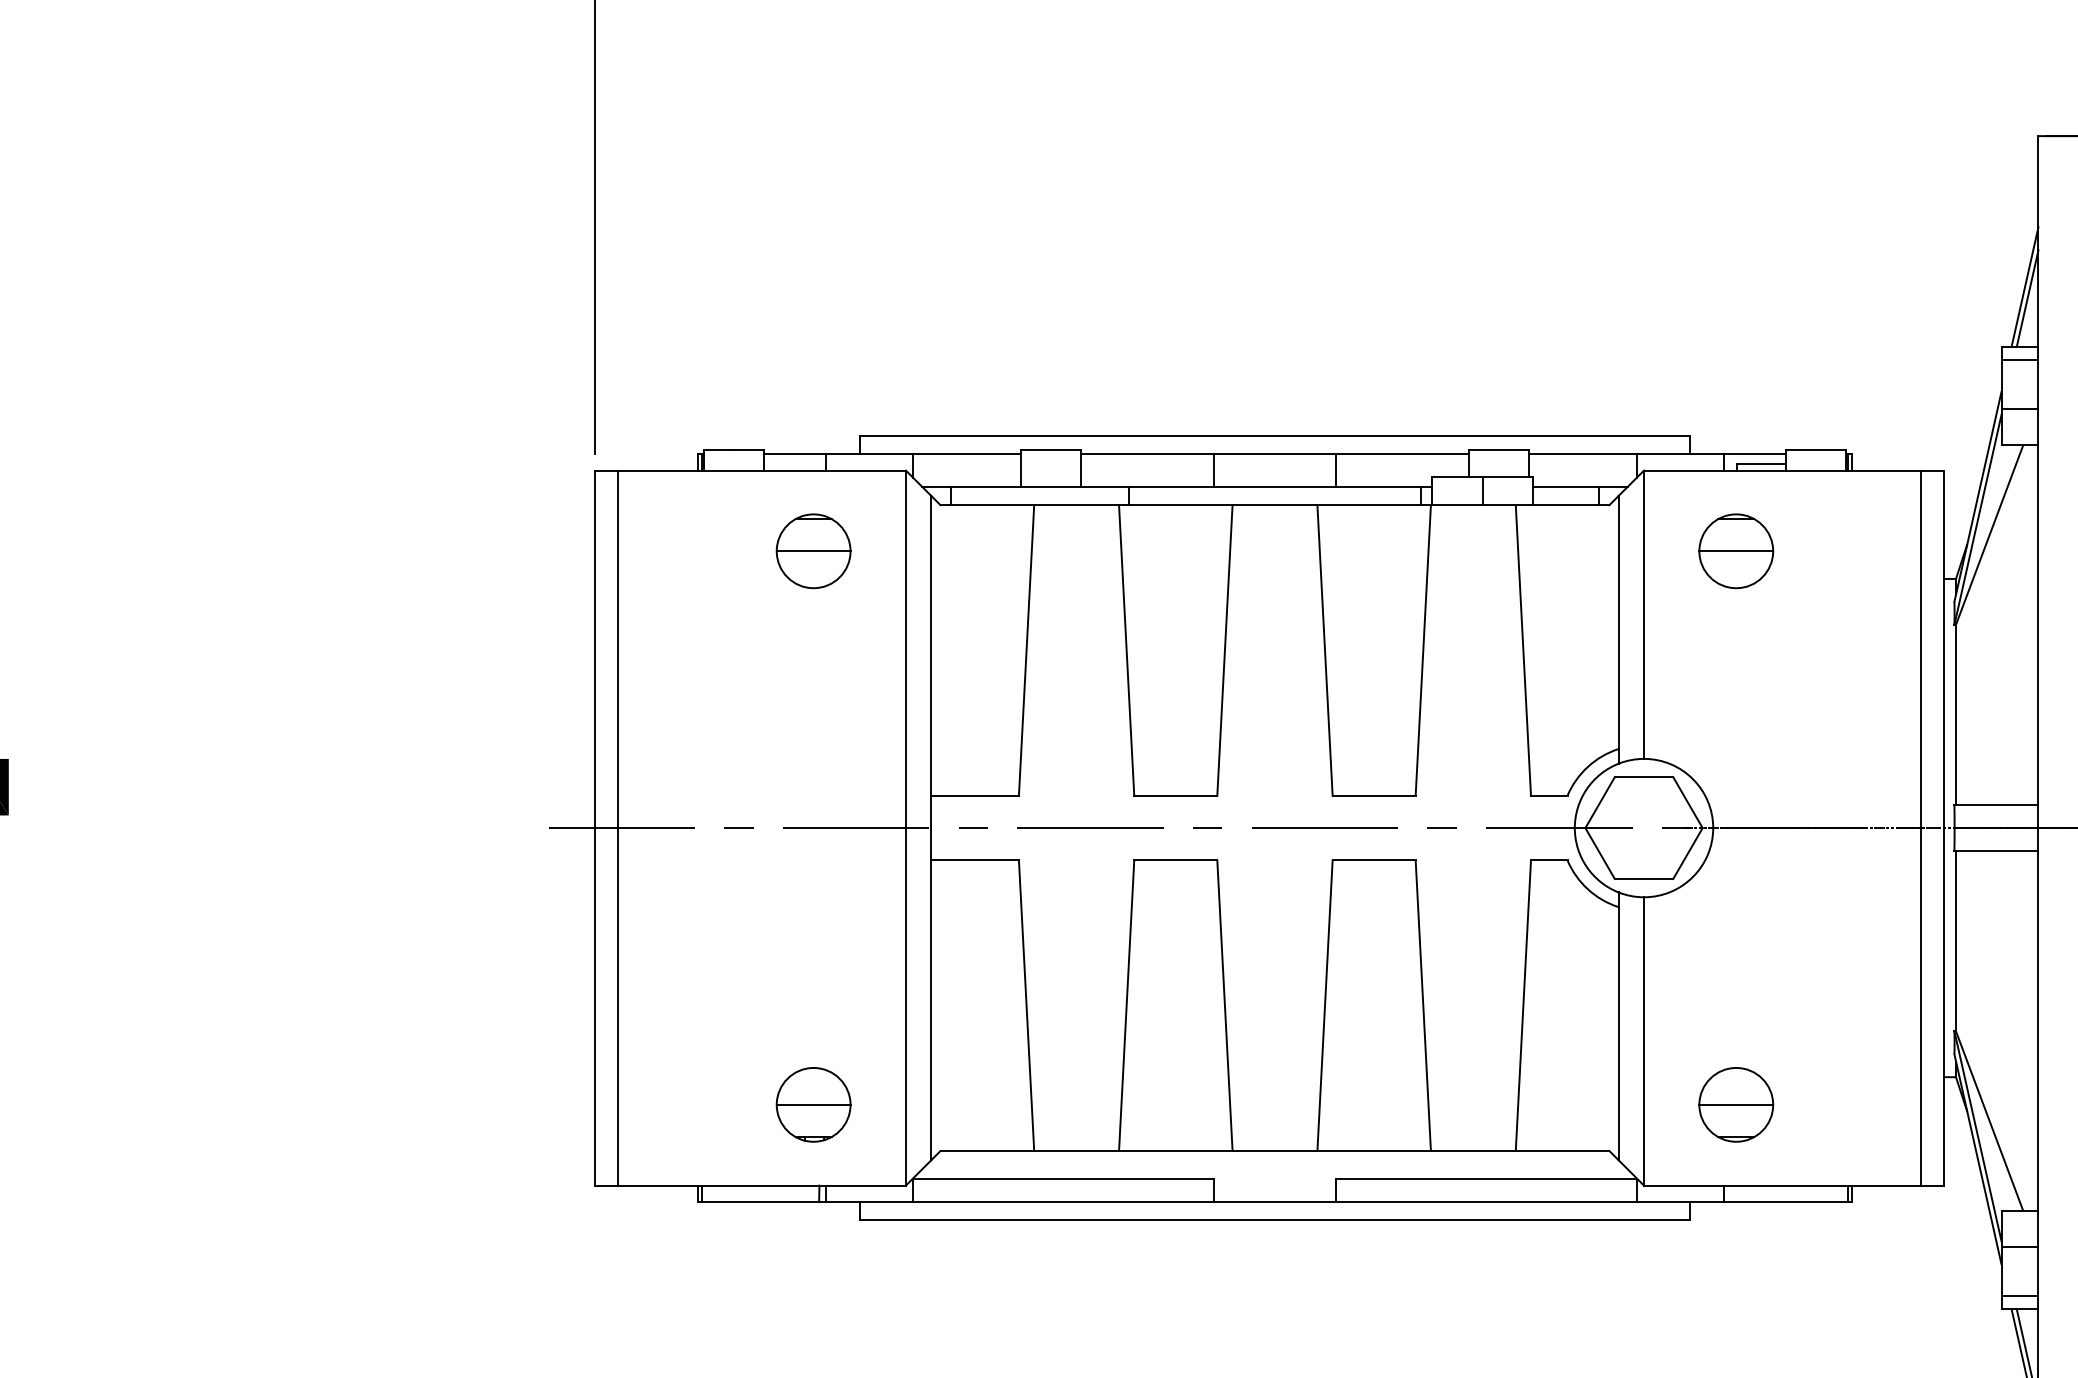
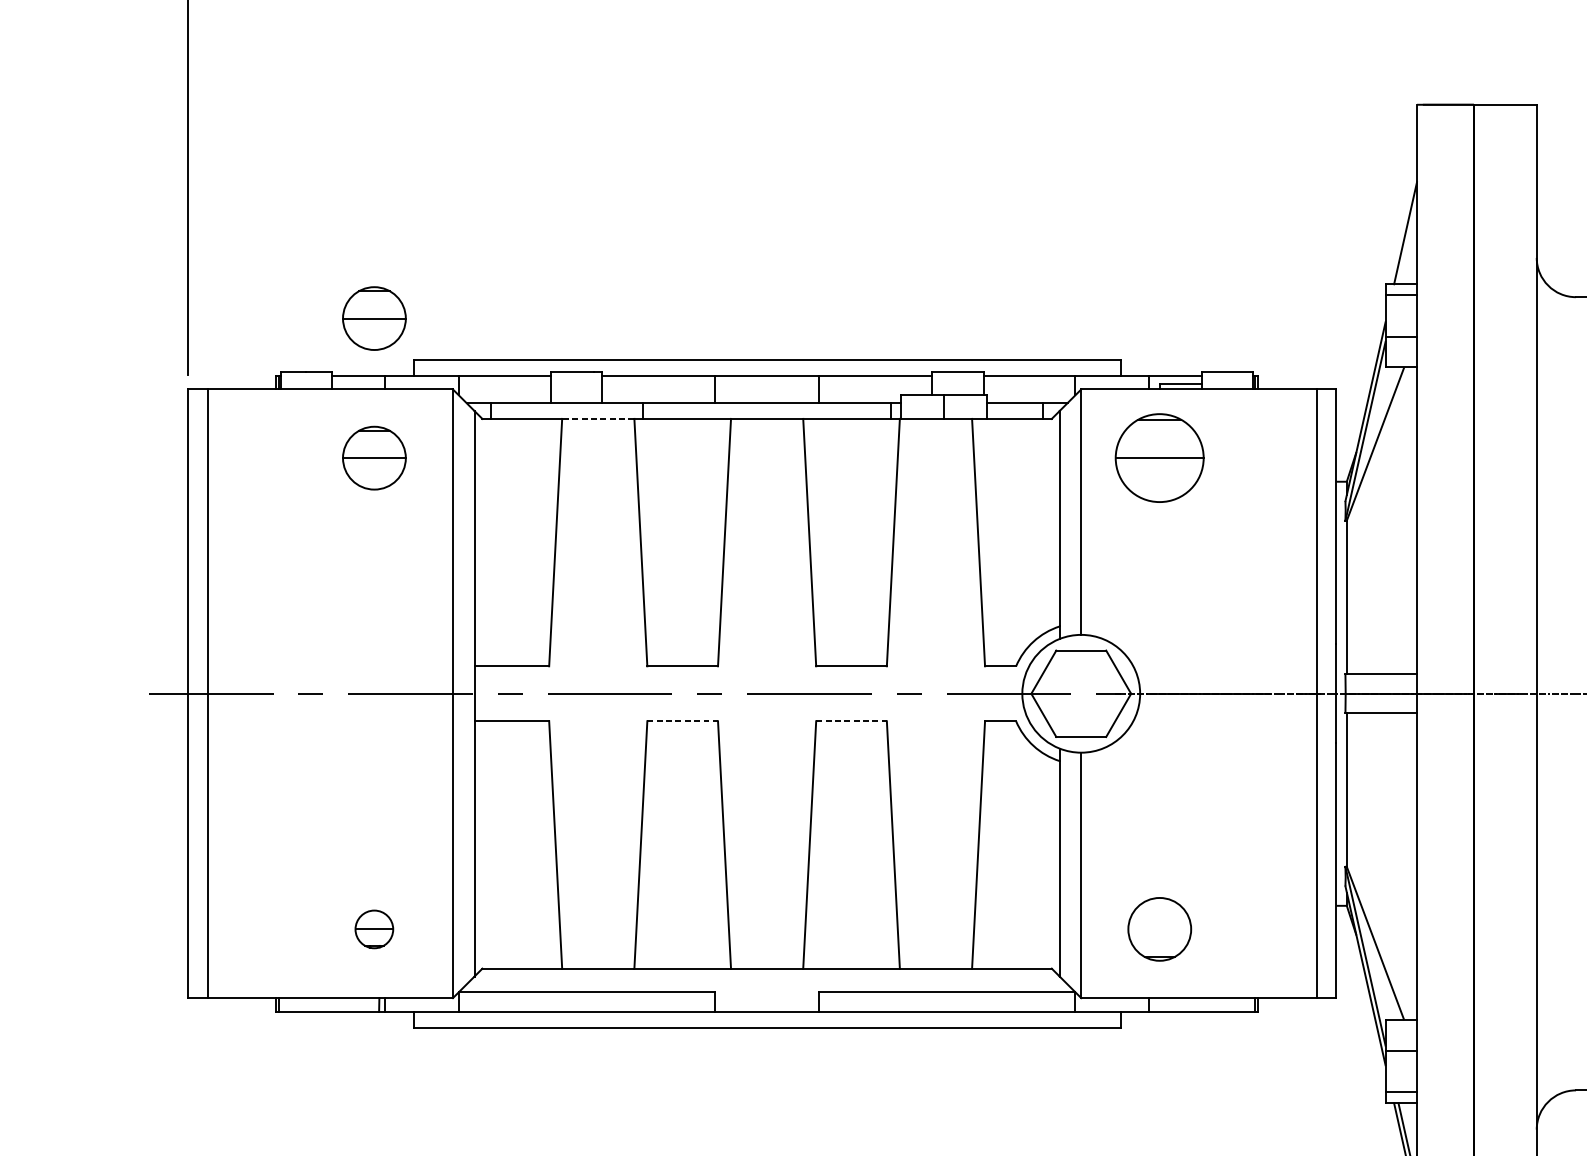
line: (2027, 298) -> (1407, 243), removed
part: (813, 387) -> (374, 318), added
line: (1076, 505) -> (598, 419), solid -> dashed
part: (1736, 551) -> (1159, 458), size x1.4
line: (1175, 860) -> (682, 721), solid -> dashed
line: (1374, 860) -> (851, 721), solid -> dashed
part: (813, 1104) -> (374, 929), size x0.6
line: (1736, 1104) -> (1159, 929), removed

